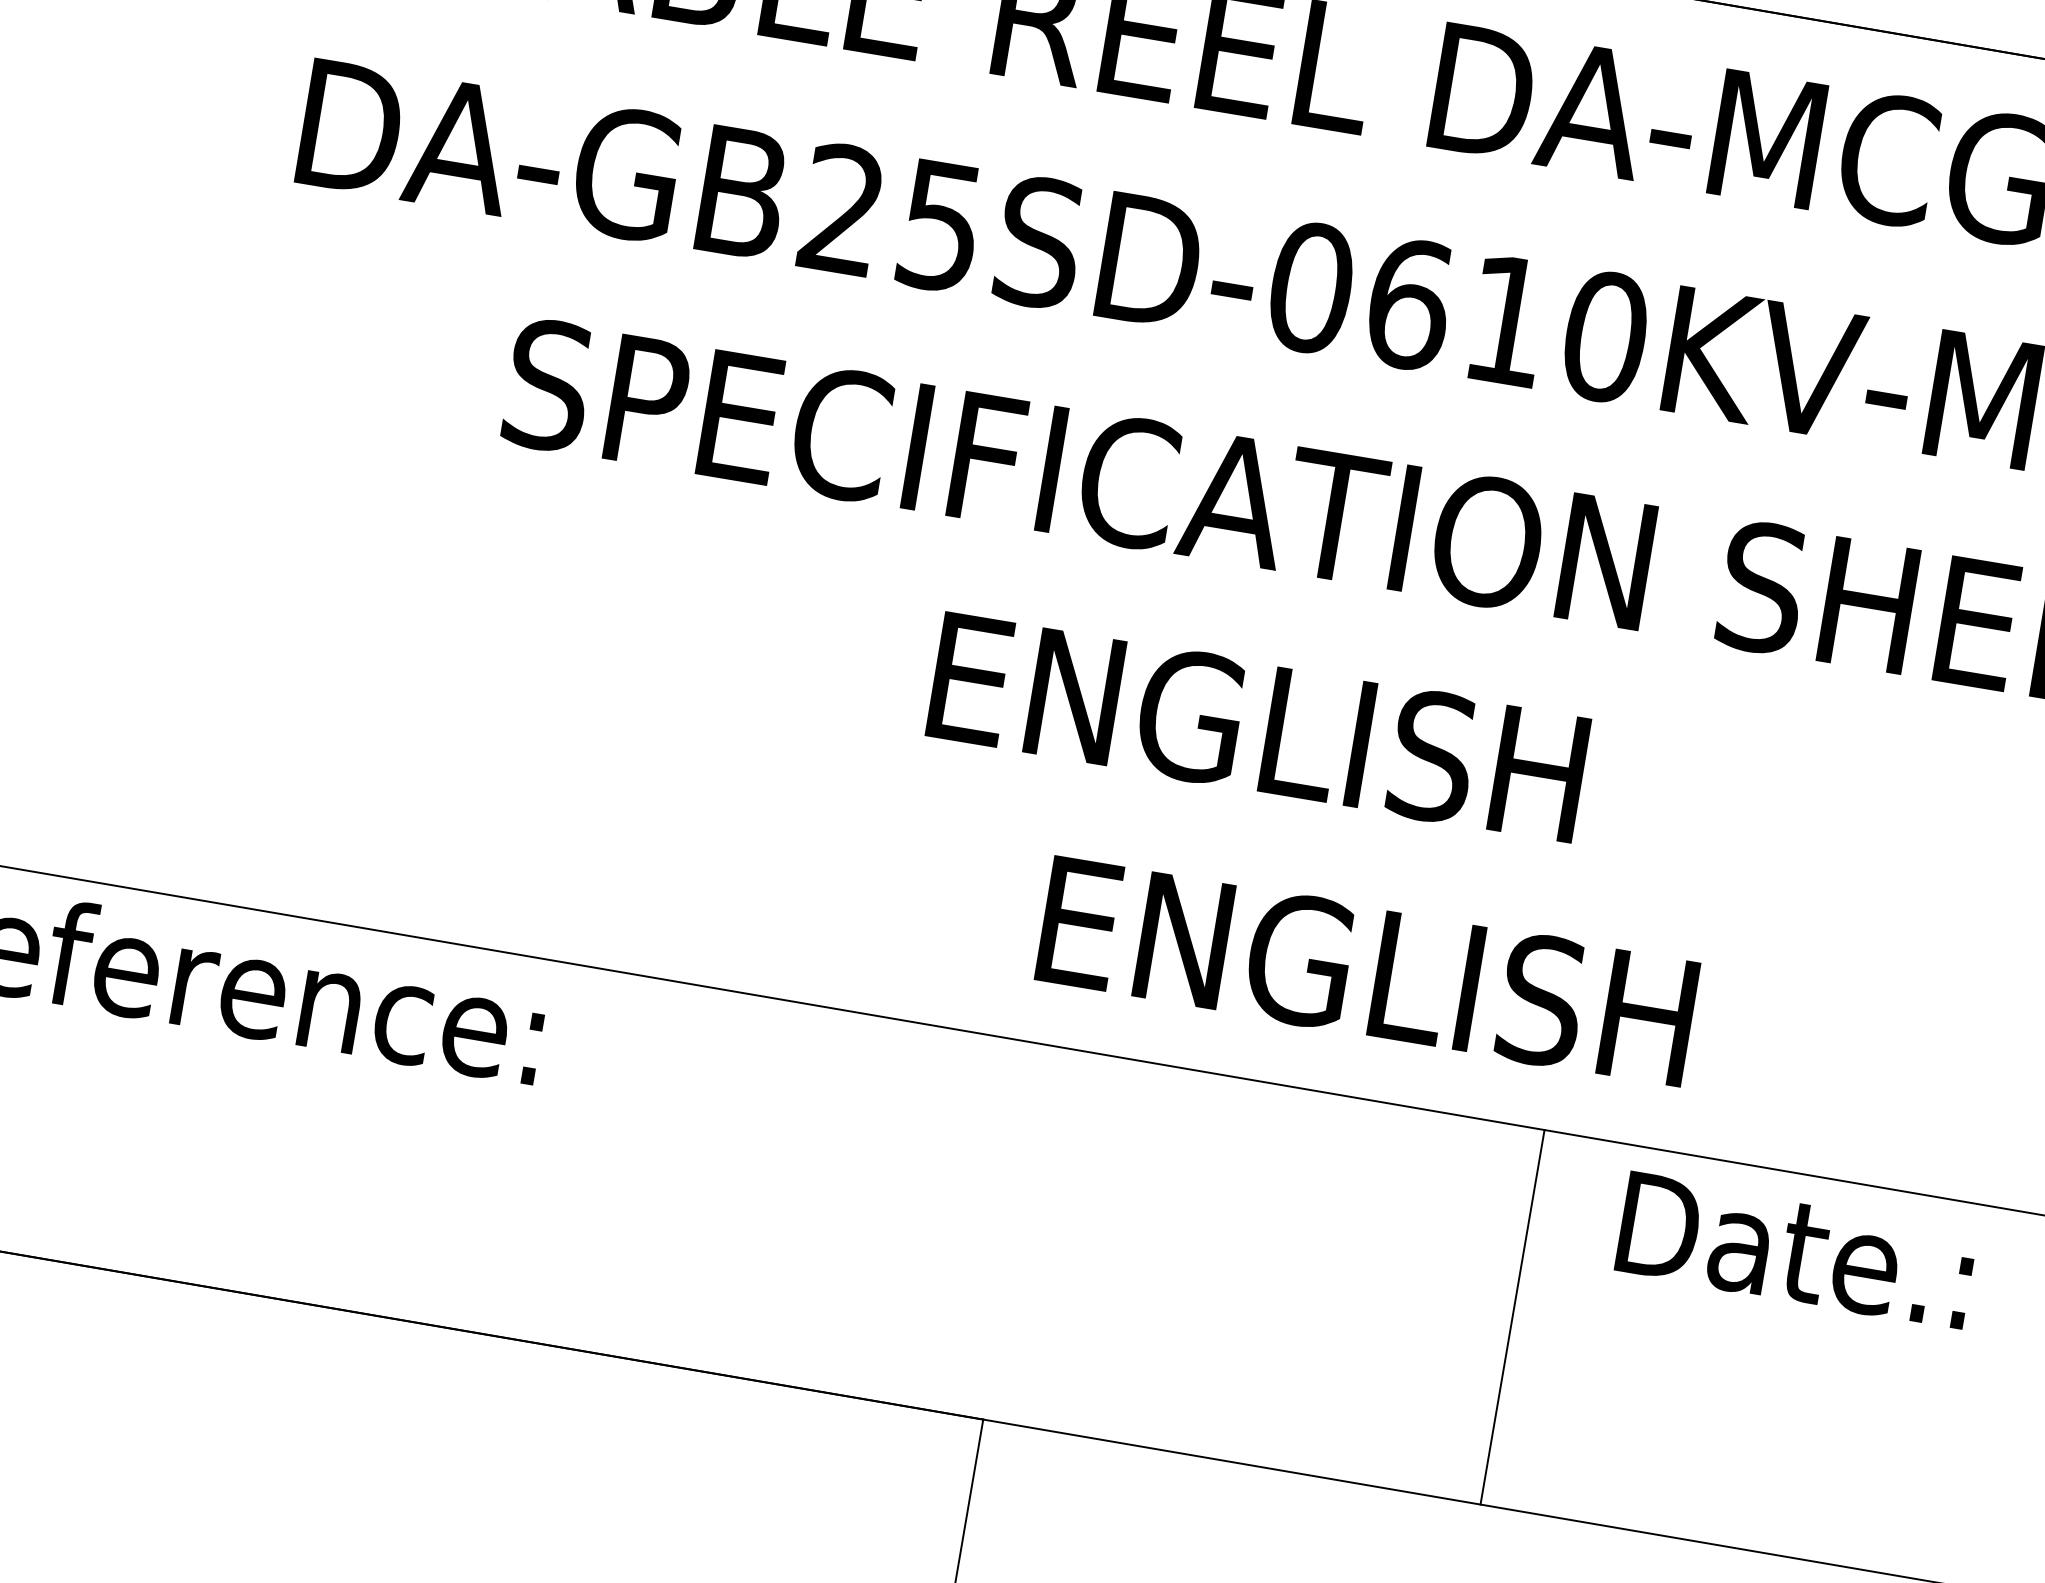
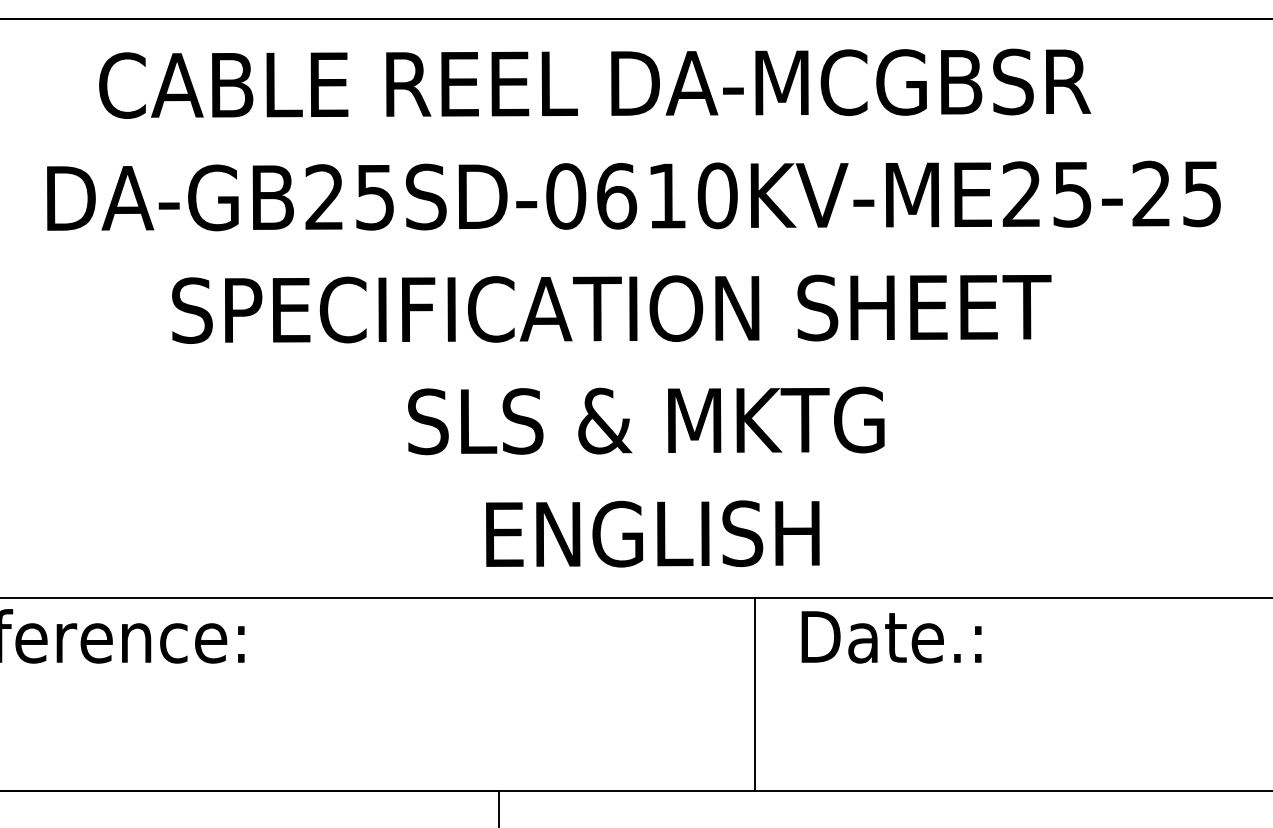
text: (1392, 749) -> (646, 420), ENGLISH -> SLS & MKTG

